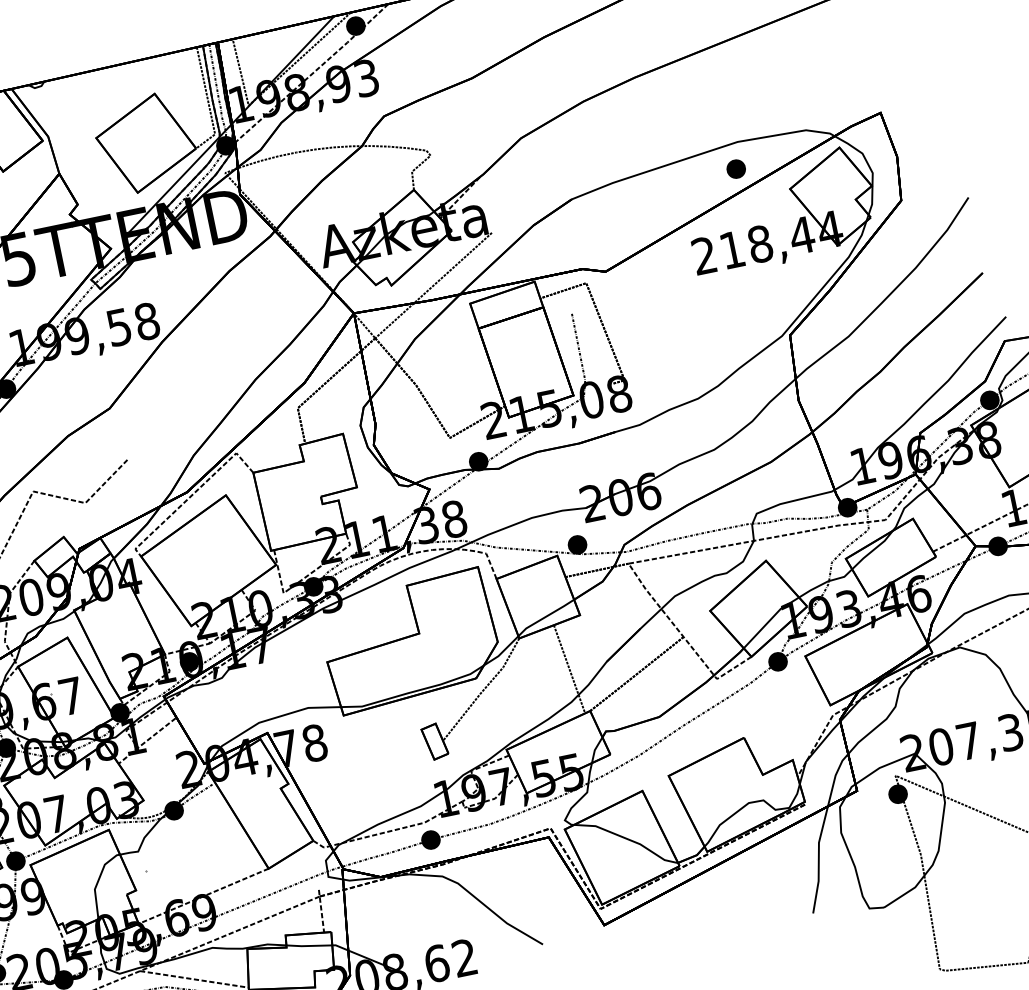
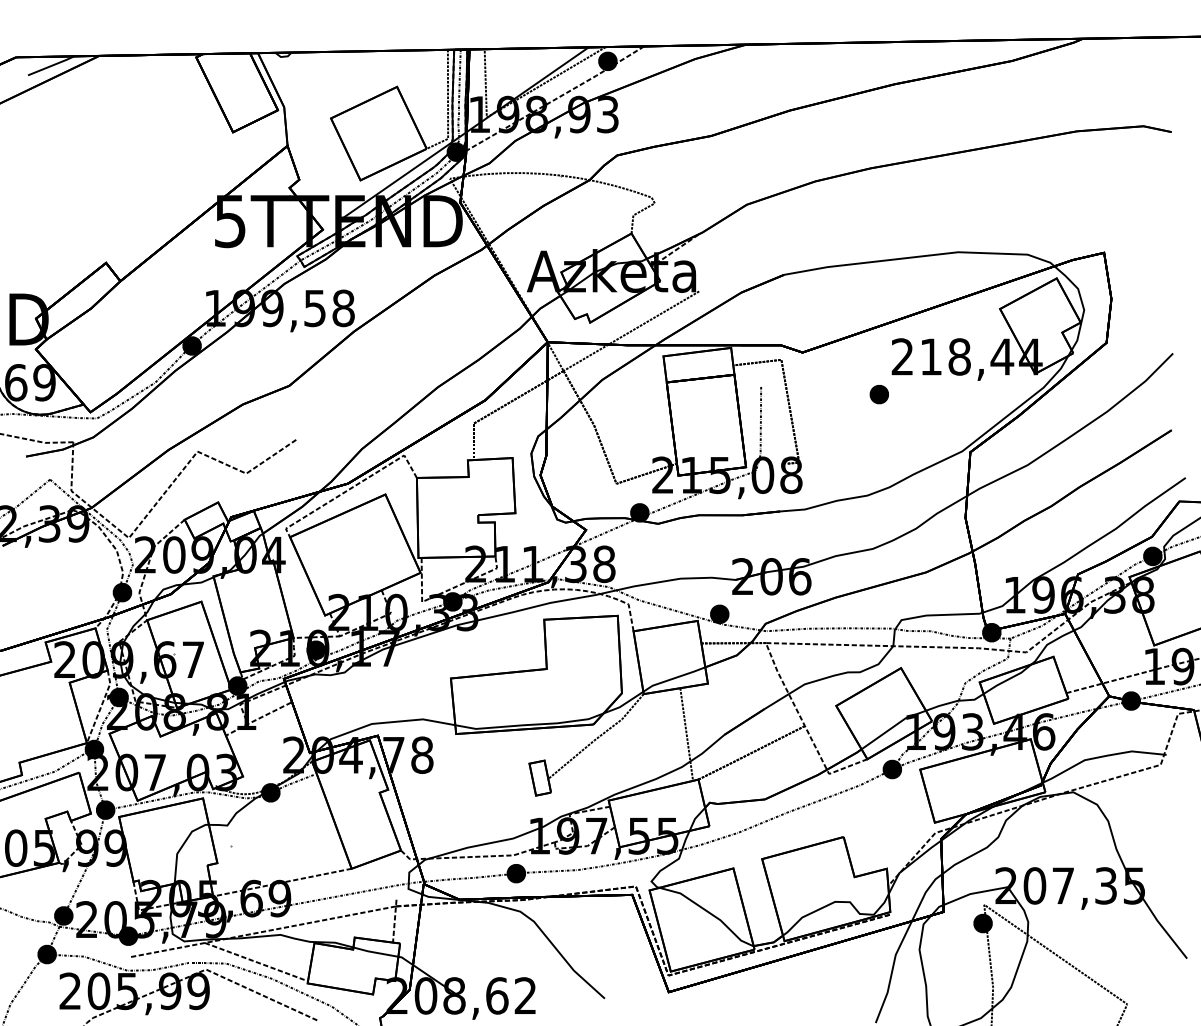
part: (735, 169) -> (878, 394), moved

